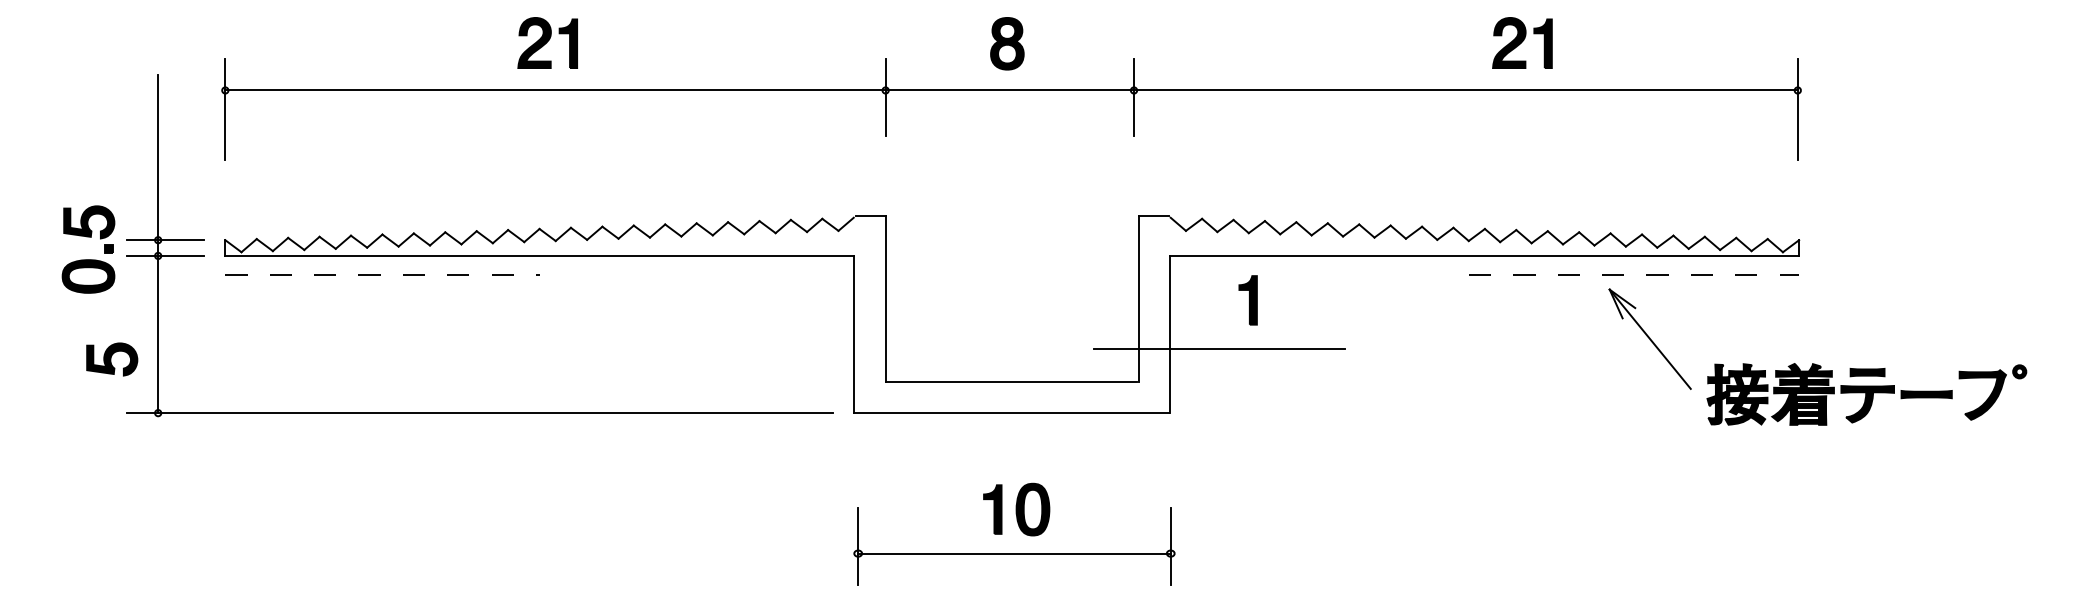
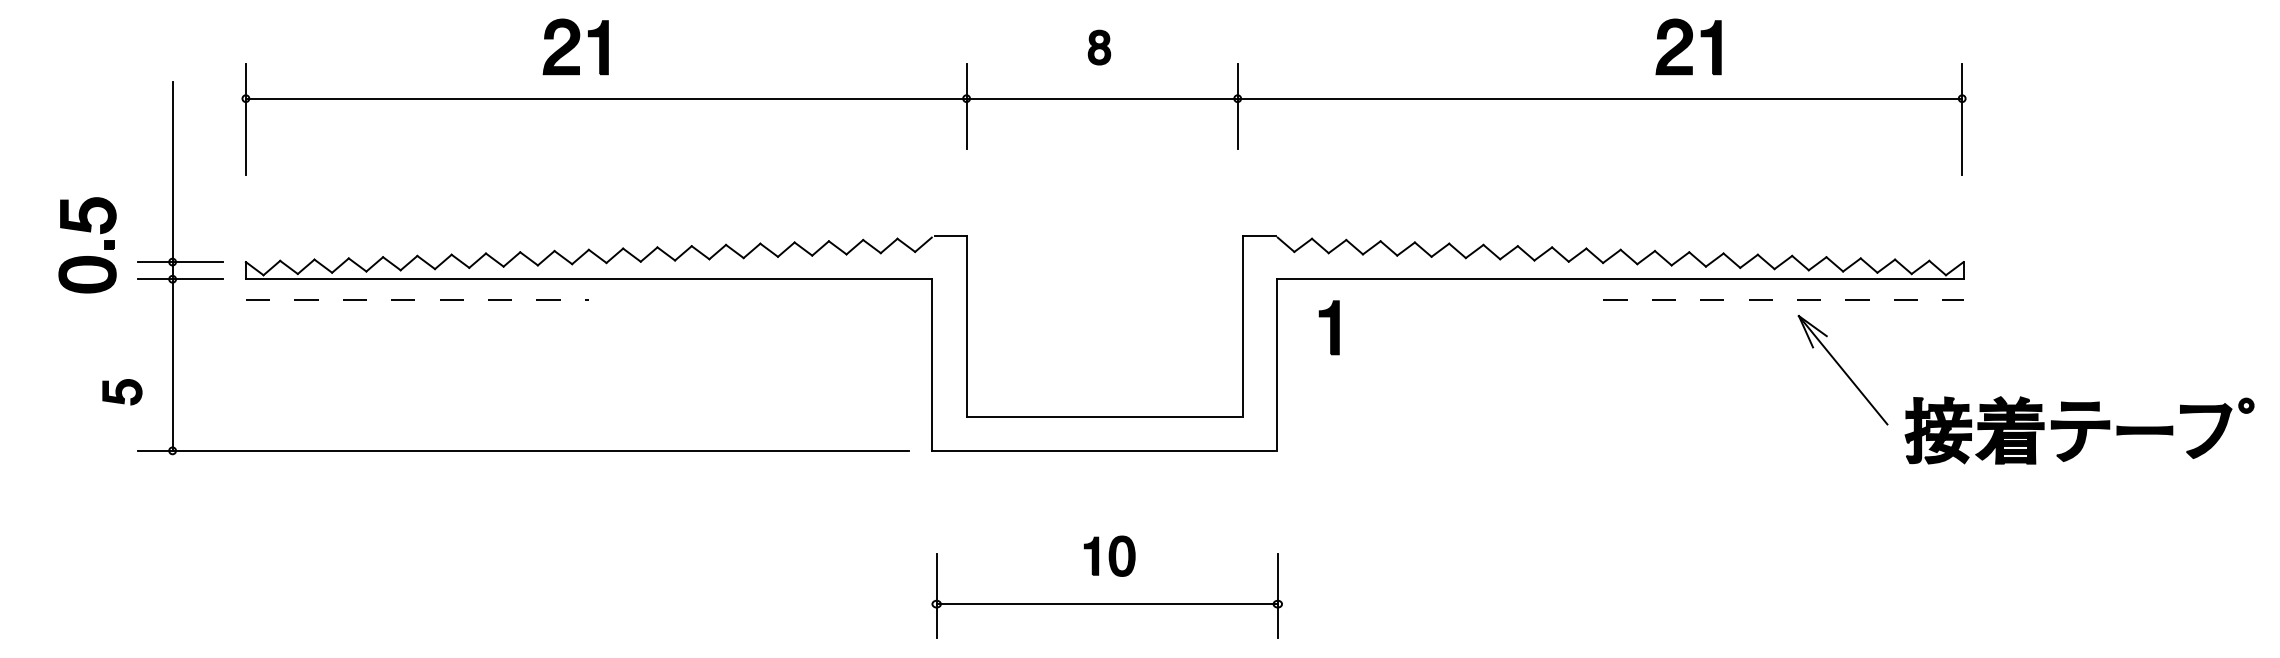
part: (547, 42) -> (575, 46), moved
part: (1522, 42) -> (1688, 46), moved
part: (1007, 43) -> (1099, 47), size x0.6
part: (88, 259) -> (87, 256), moved
part: (1247, 300) -> (1328, 327), moved
line: (1219, 348) -> (1330, 380), removed
part: (112, 358) -> (122, 391), size x0.7
part: (1817, 364) -> (2025, 397), moved
part: (1016, 509) -> (1109, 556), size x0.7

